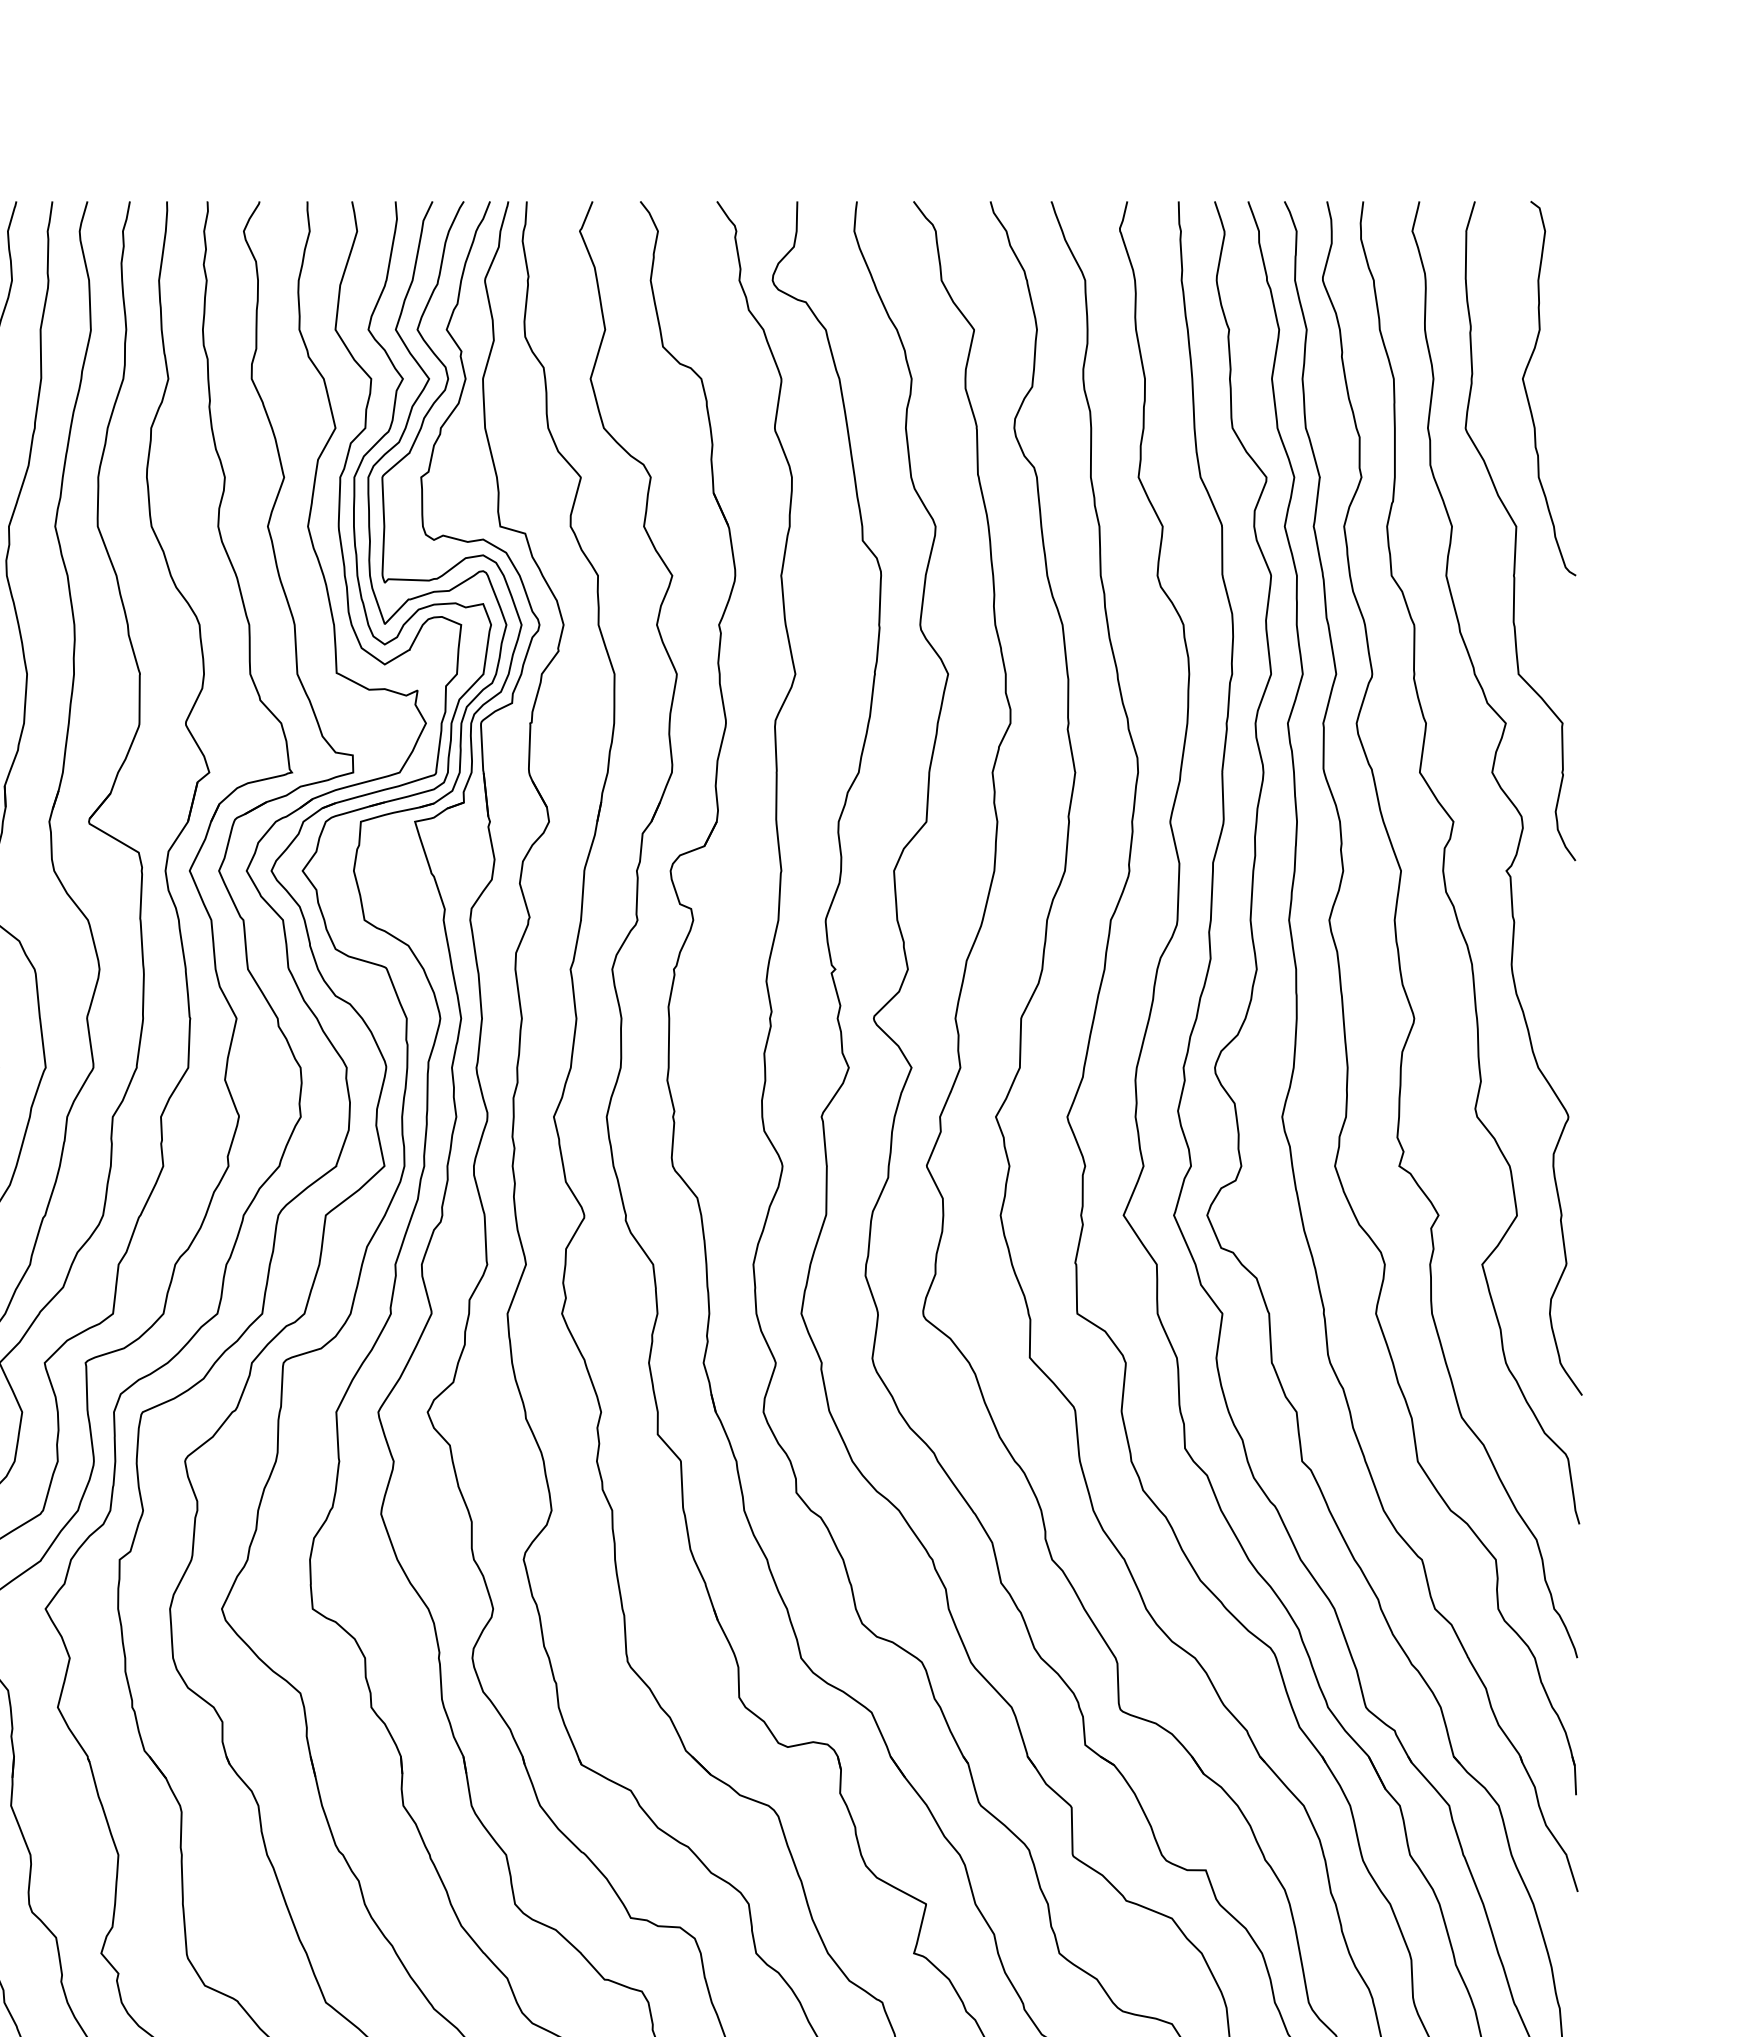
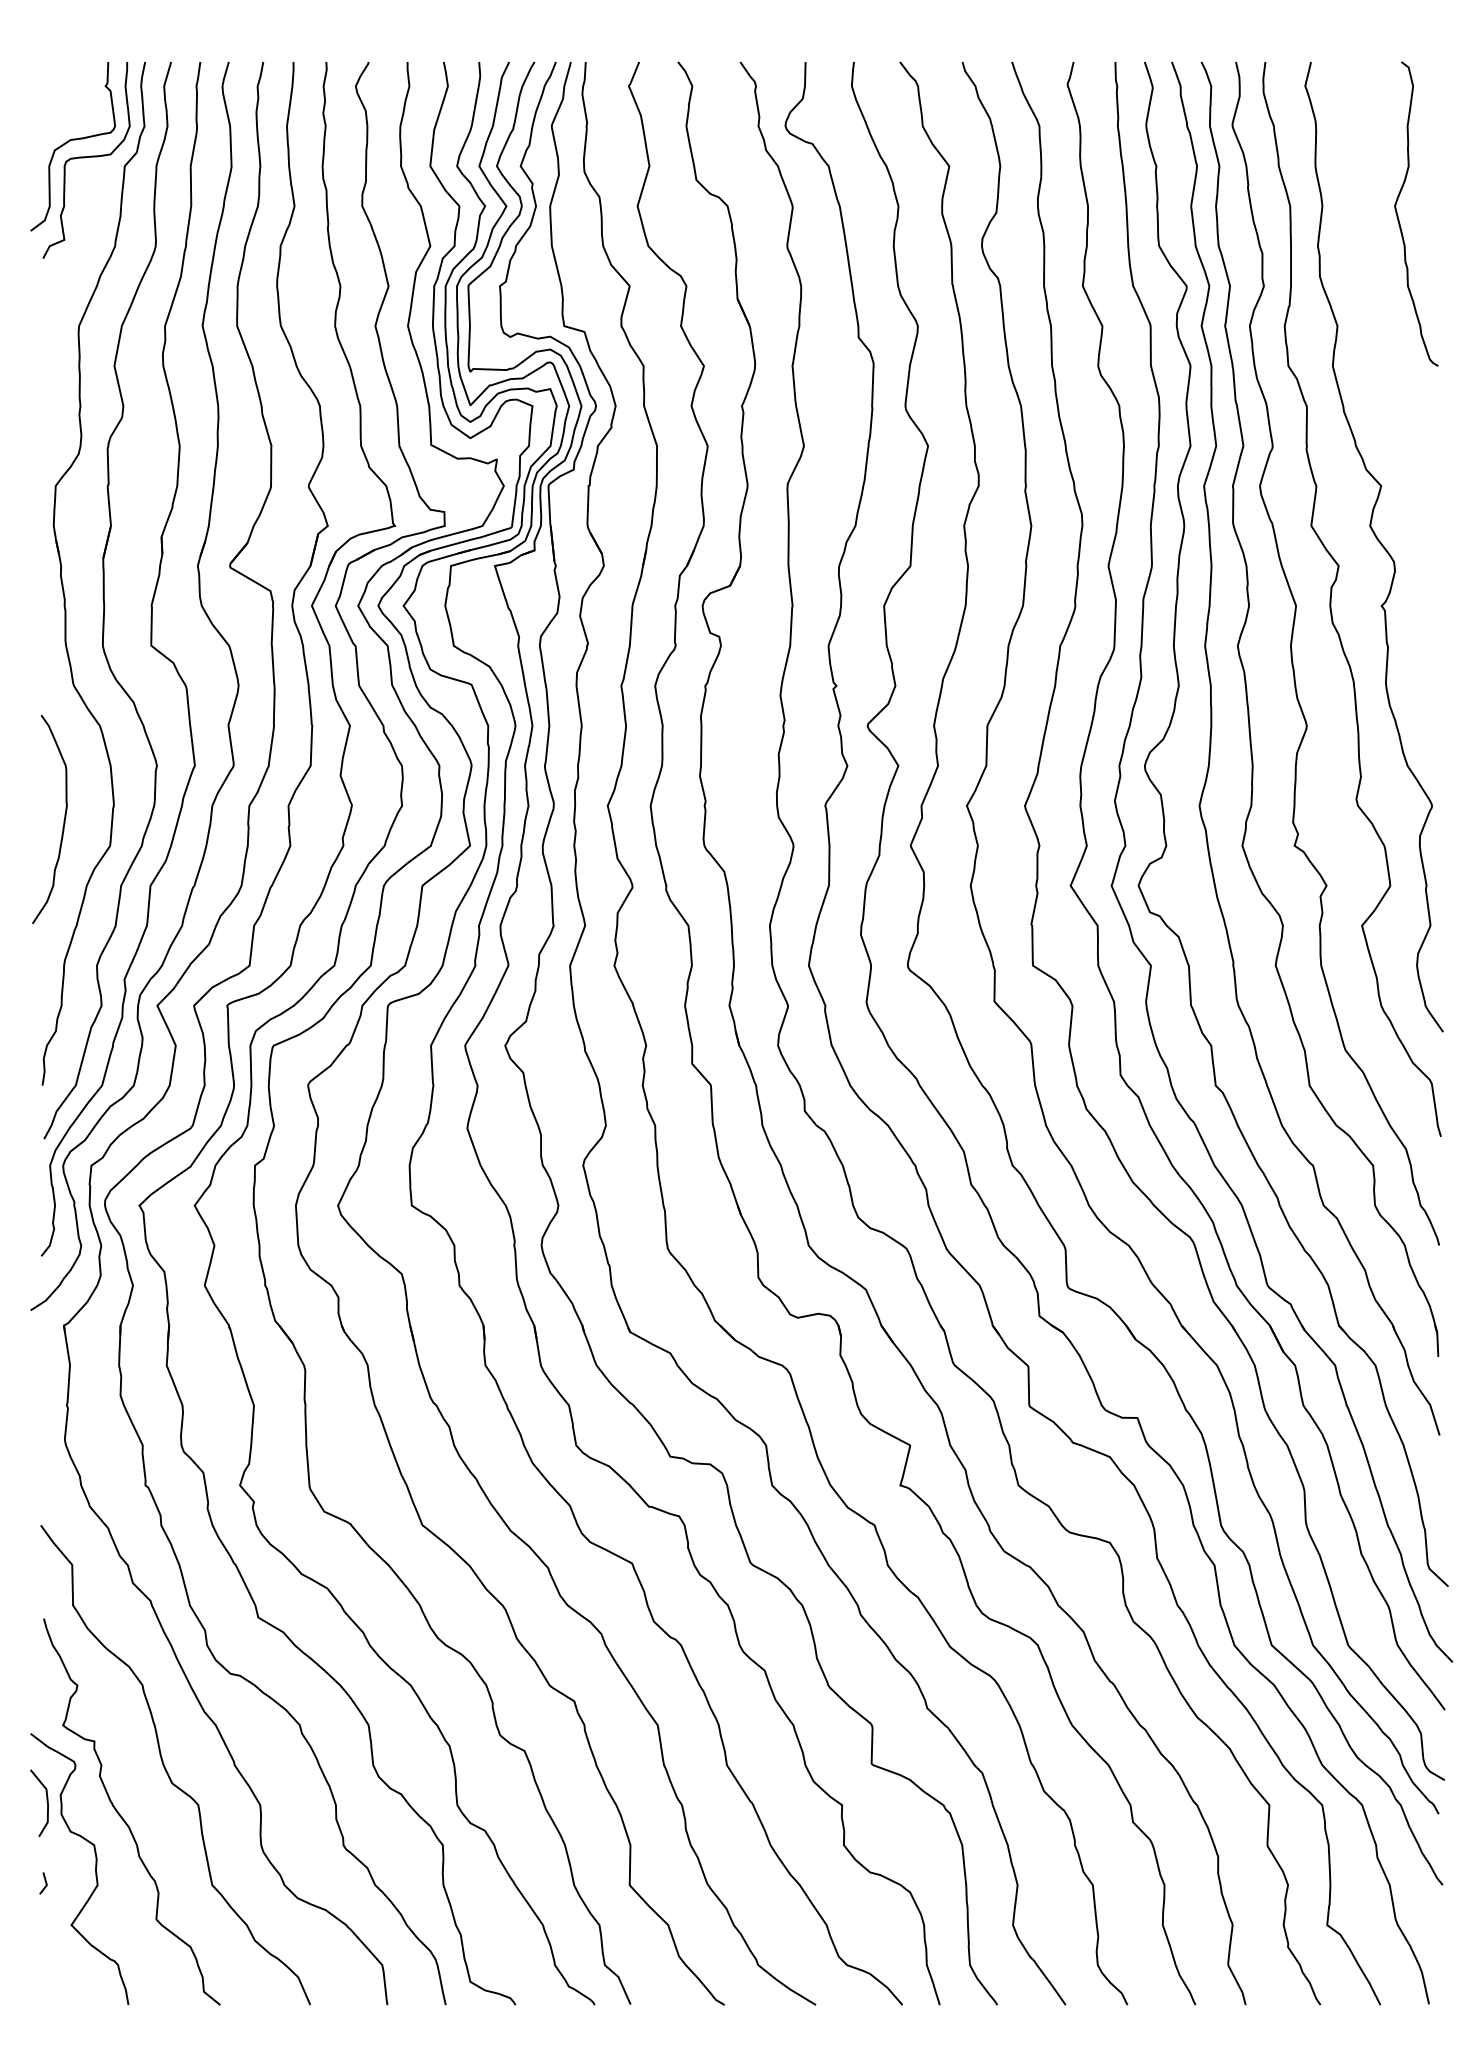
curve: (1517, 530) -> (1390, 329), removed

